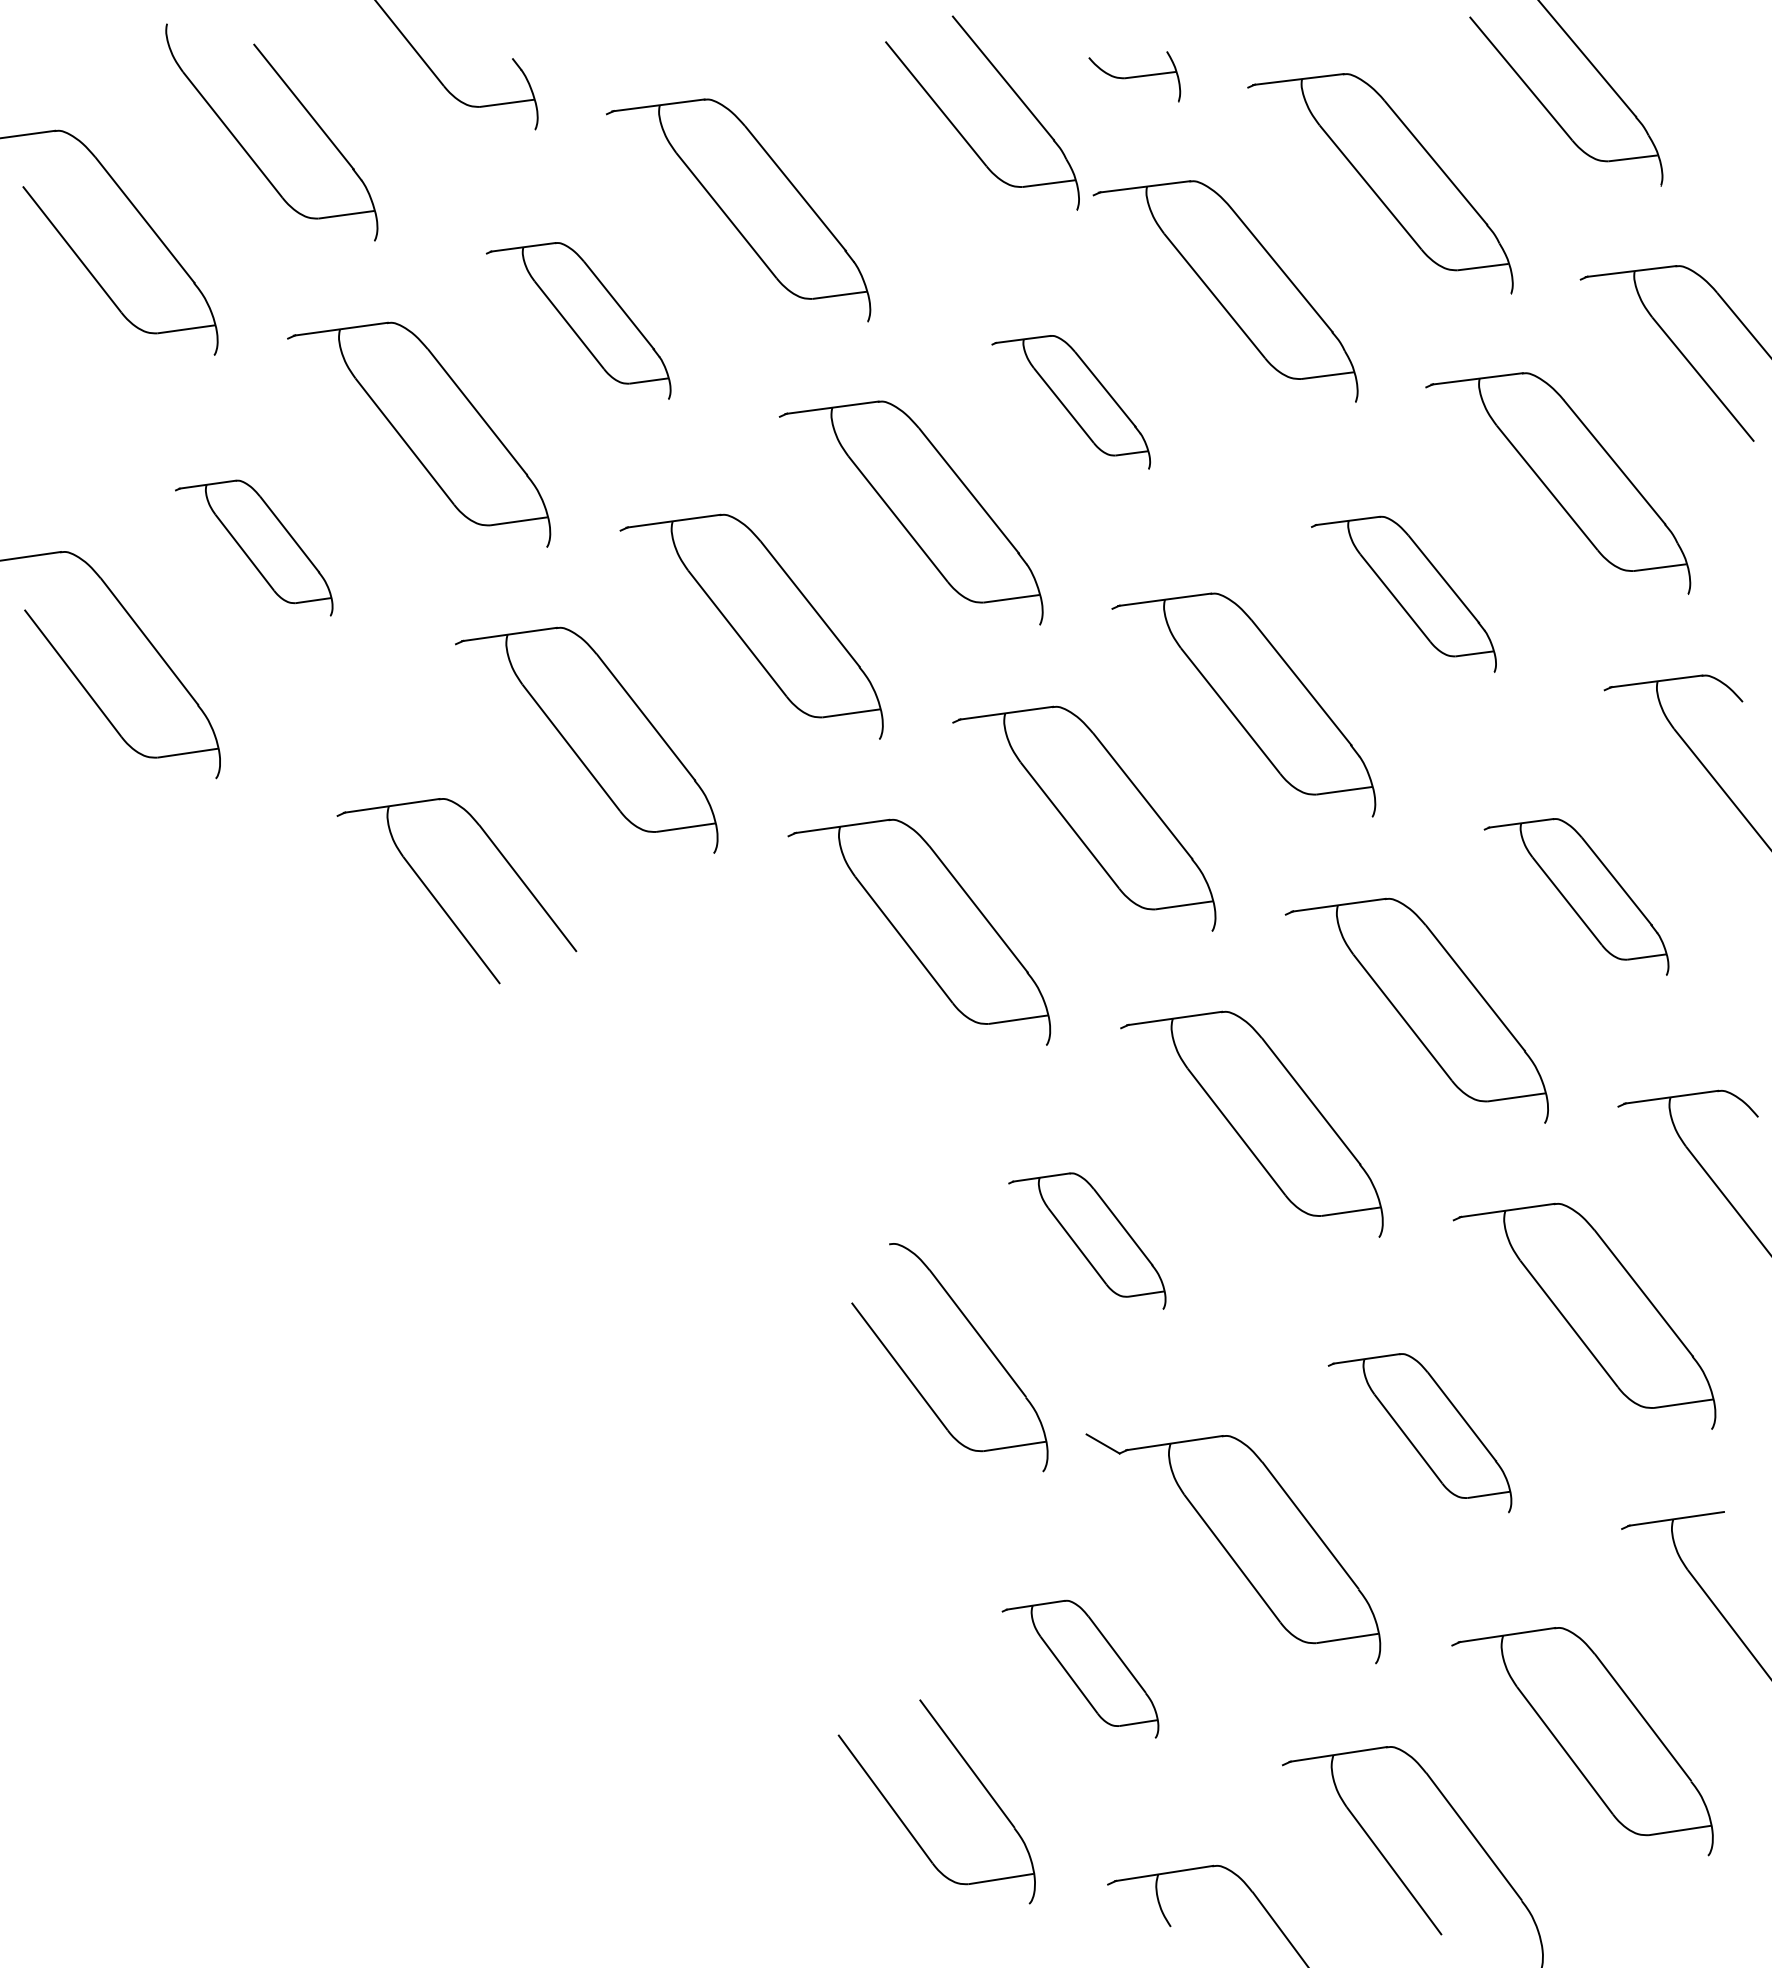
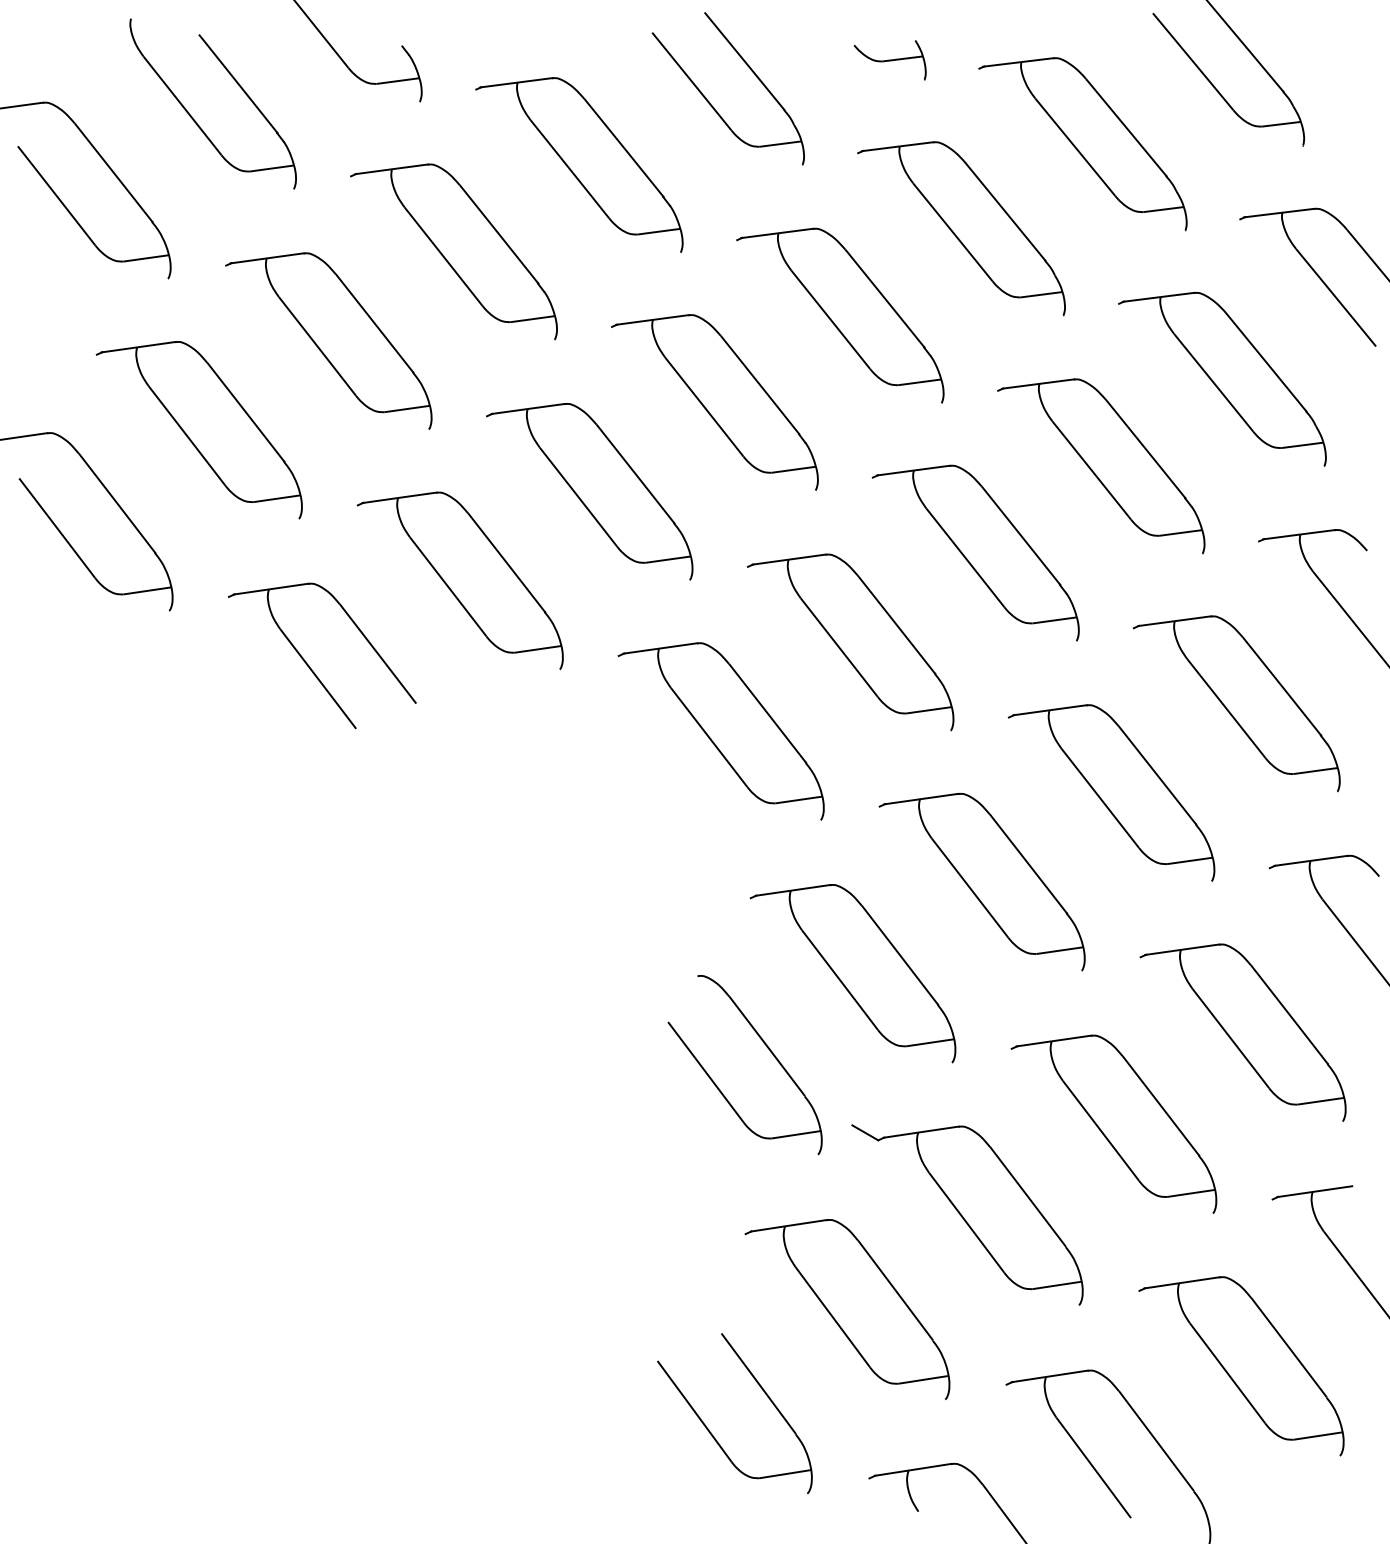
part: (957, 128) -> (708, 100), moved
part: (578, 320) -> (453, 251), size x1.43
part: (1070, 402) -> (839, 315), size x1.67
part: (253, 547) -> (198, 429), size x1.67
part: (1403, 594) -> (1100, 466), size x1.43
part: (1576, 896) -> (1236, 703), size x1.43
part: (440, 903) -> (309, 665), moved
part: (1086, 1241) -> (852, 974), size x1.67
part: (1419, 1433) -> (1113, 1124), size x1.43
part: (1080, 1669) -> (847, 1309), size x1.67

